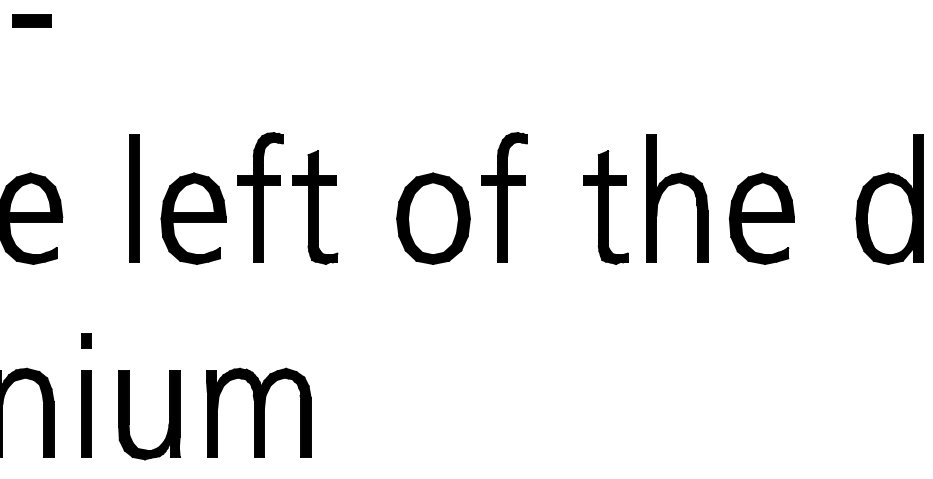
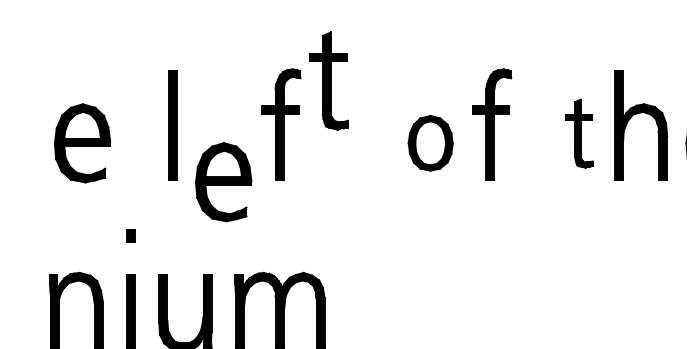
part: (315, 207) -> (328, 80), moved
part: (605, 207) -> (579, 133), size x0.7
part: (193, 218) -> (223, 181), moved
part: (433, 218) -> (430, 143), size x0.7
part: (86, 340) -> (131, 235), moved

